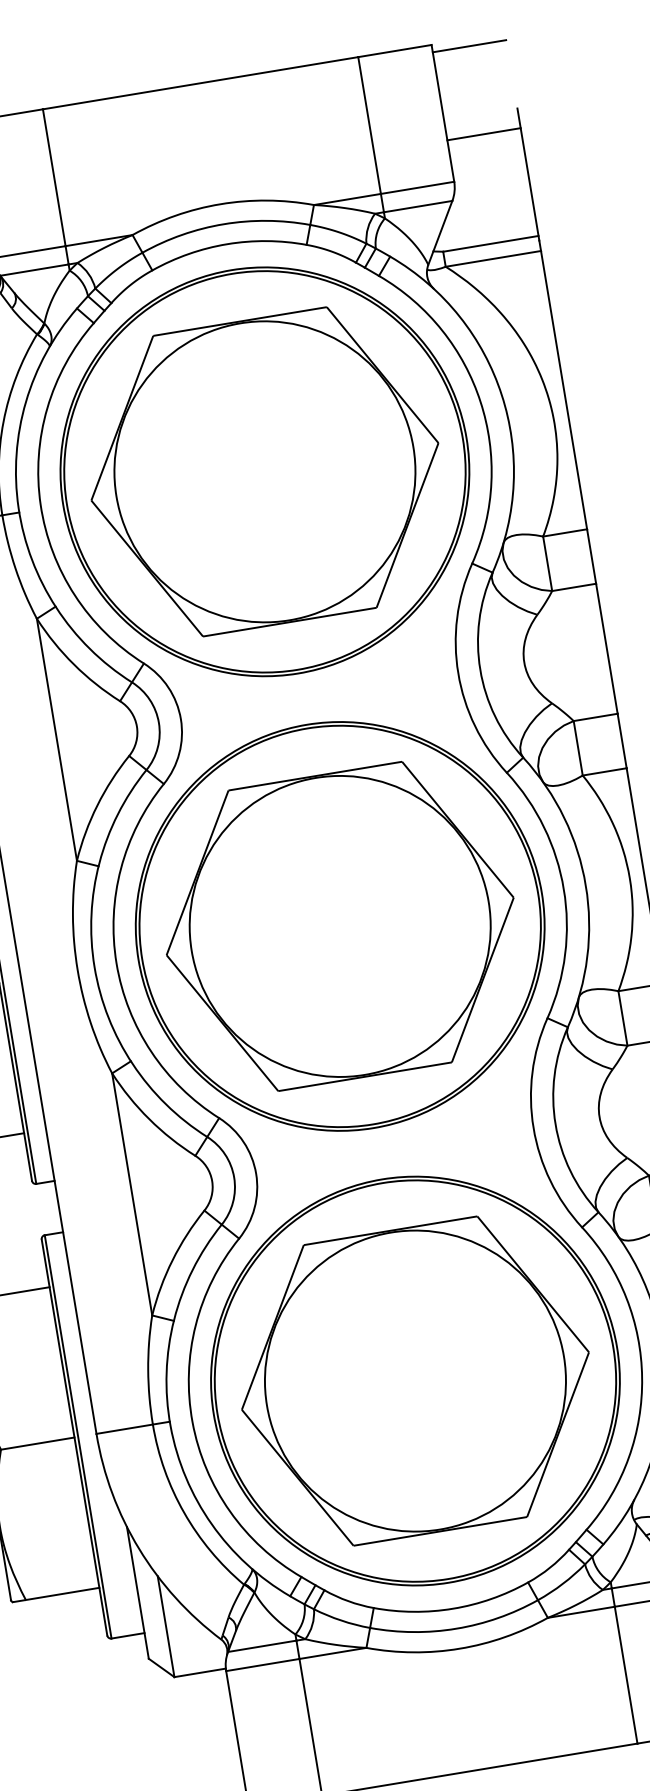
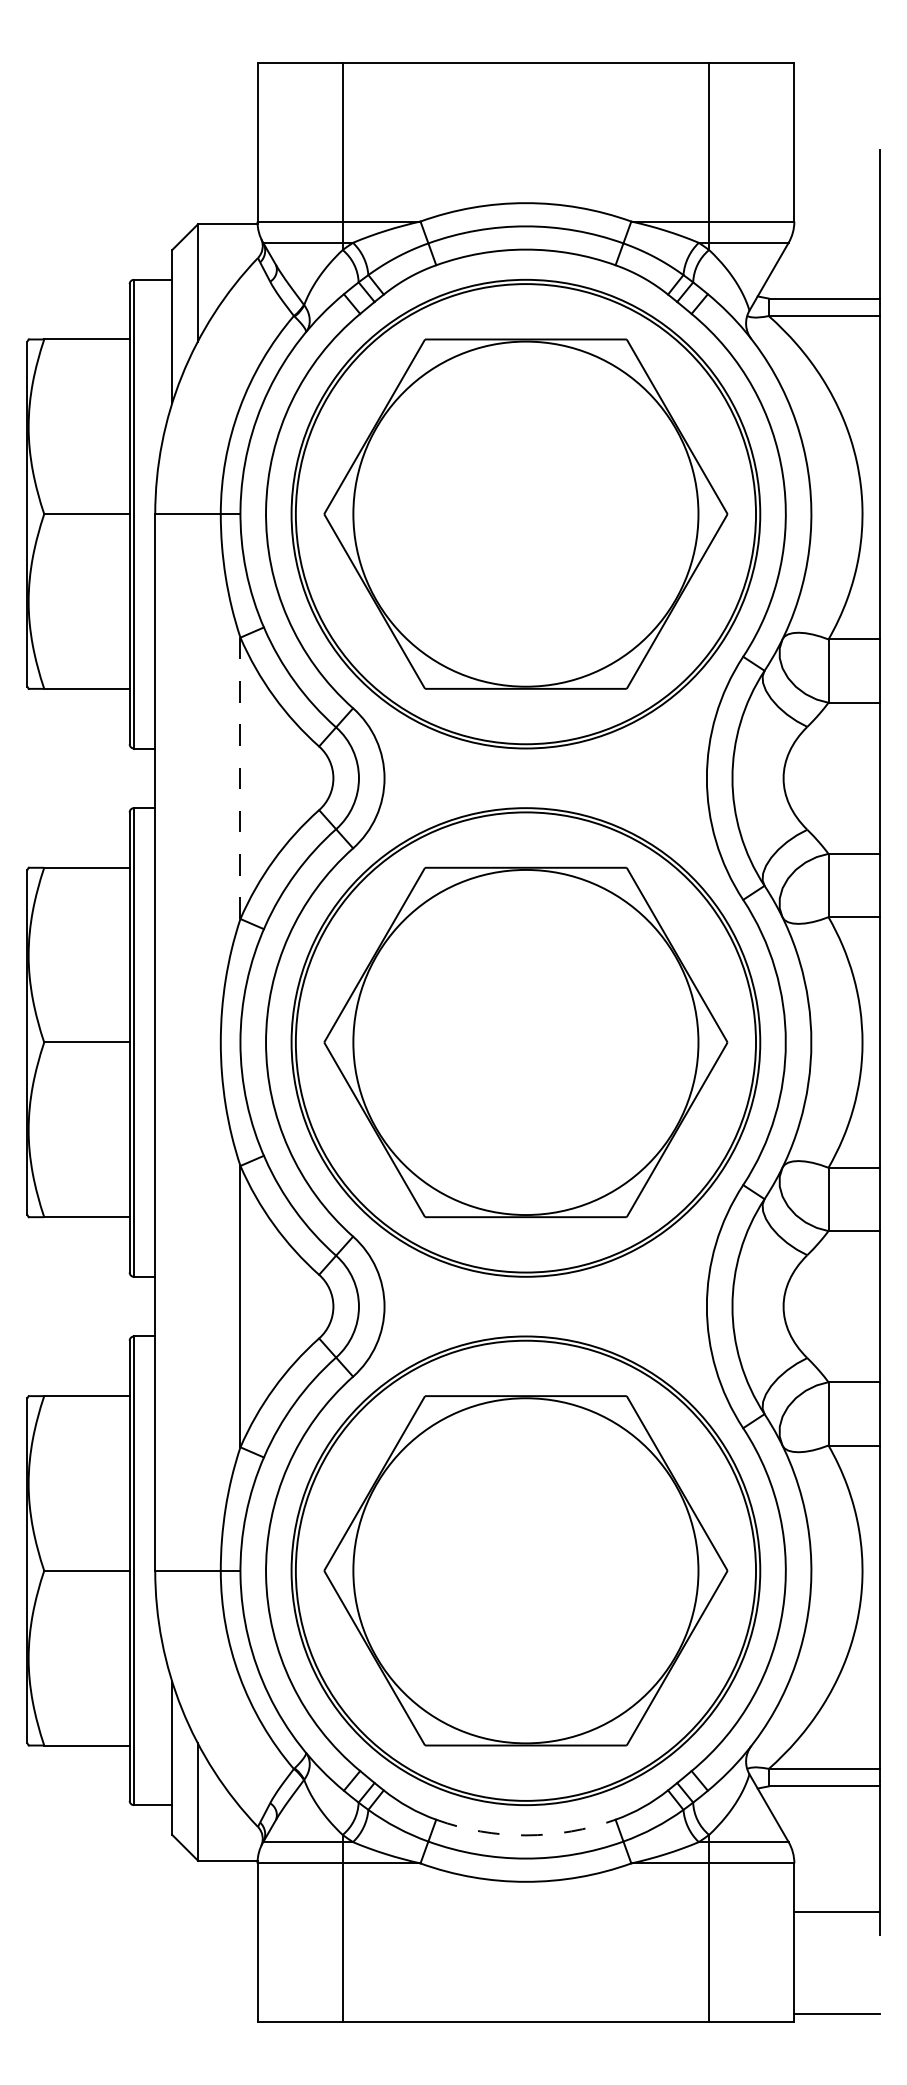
line: (469, 46) -> (836, 71), removed
line: (483, 134) -> (836, 173), removed
line: (56, 739) -> (240, 778), solid -> dashed
arc: (452, 1608) -> (525, 1835), solid -> dashed

